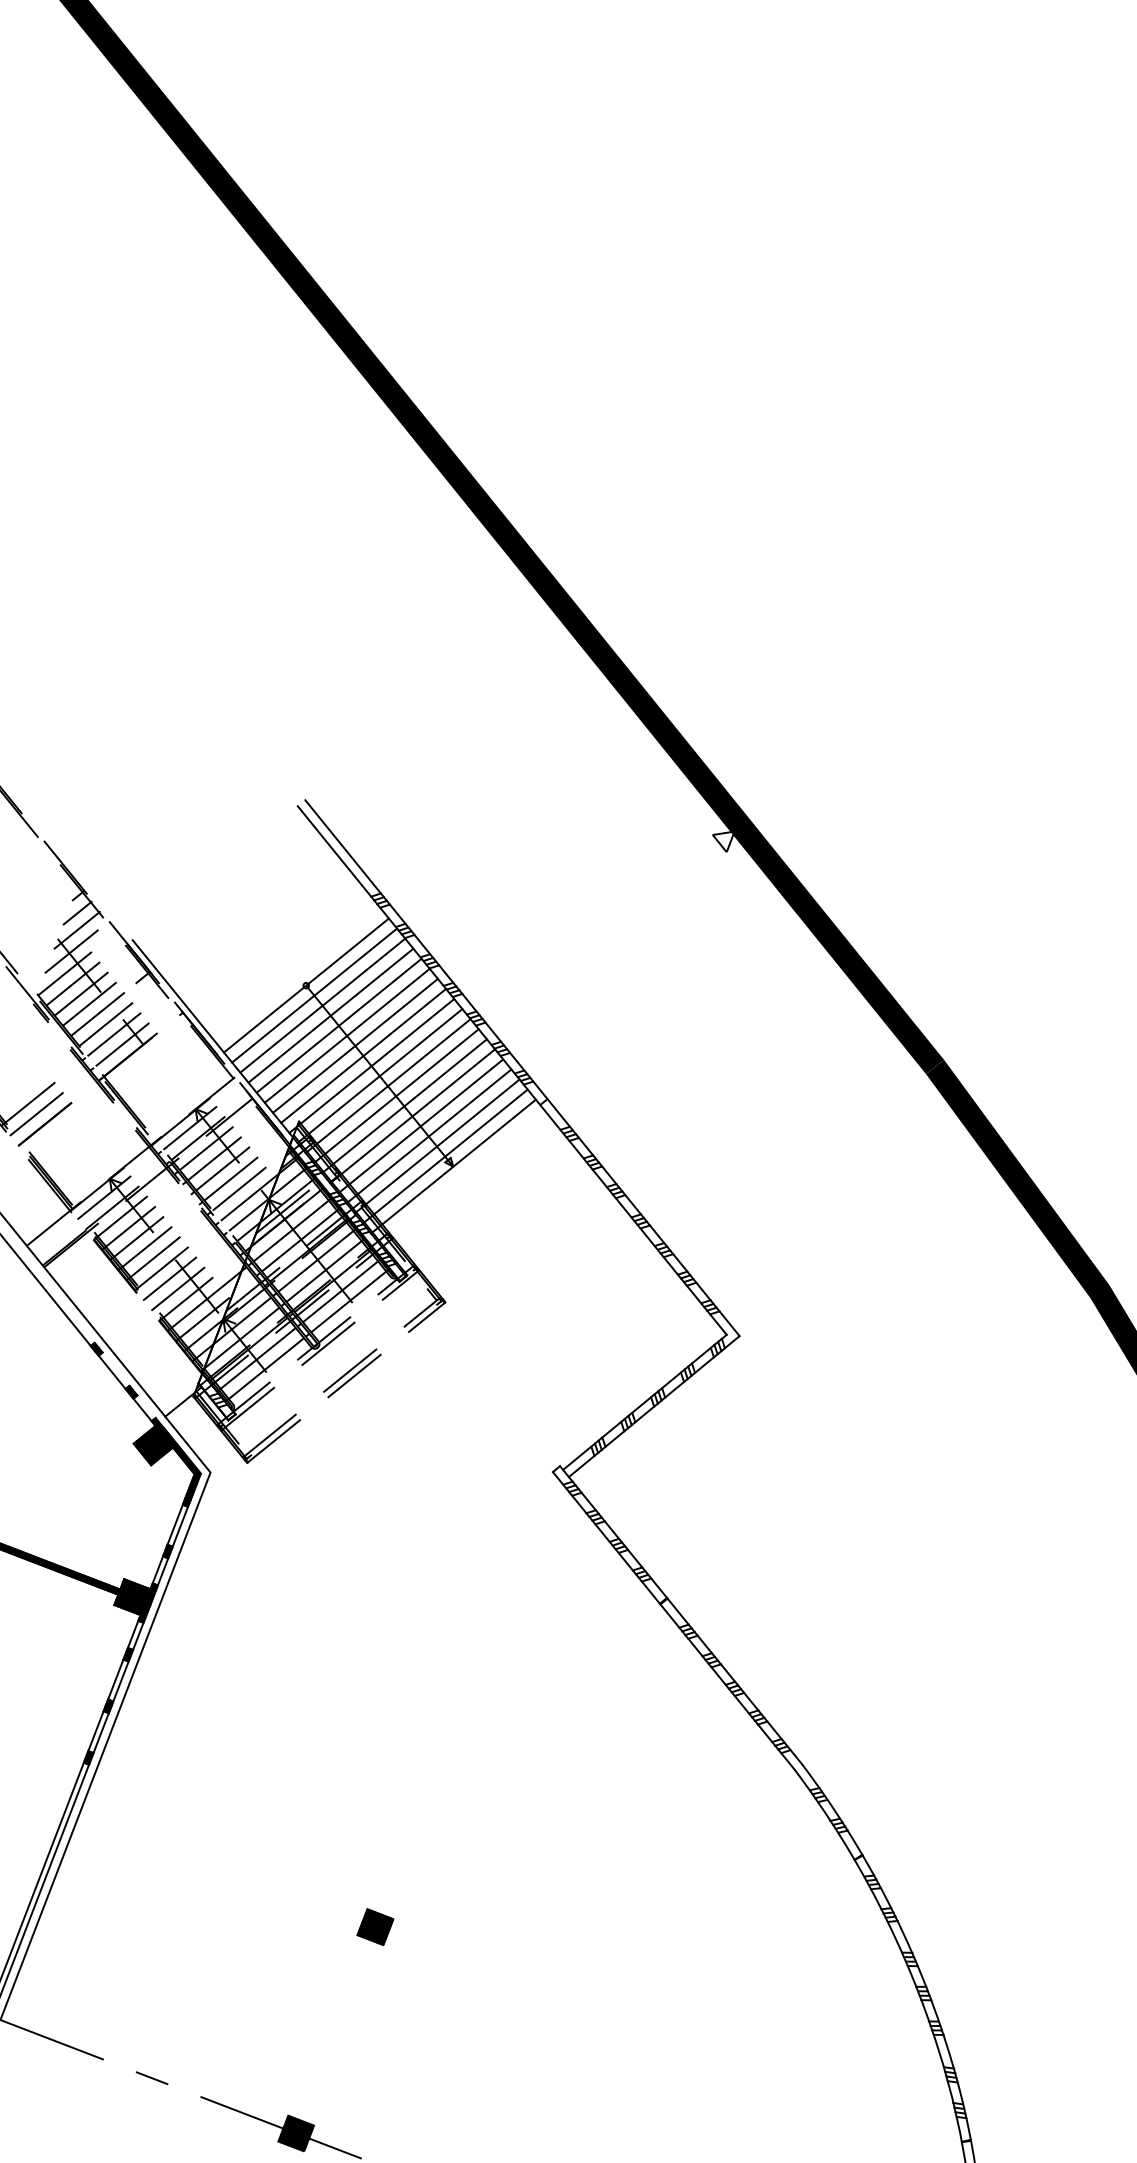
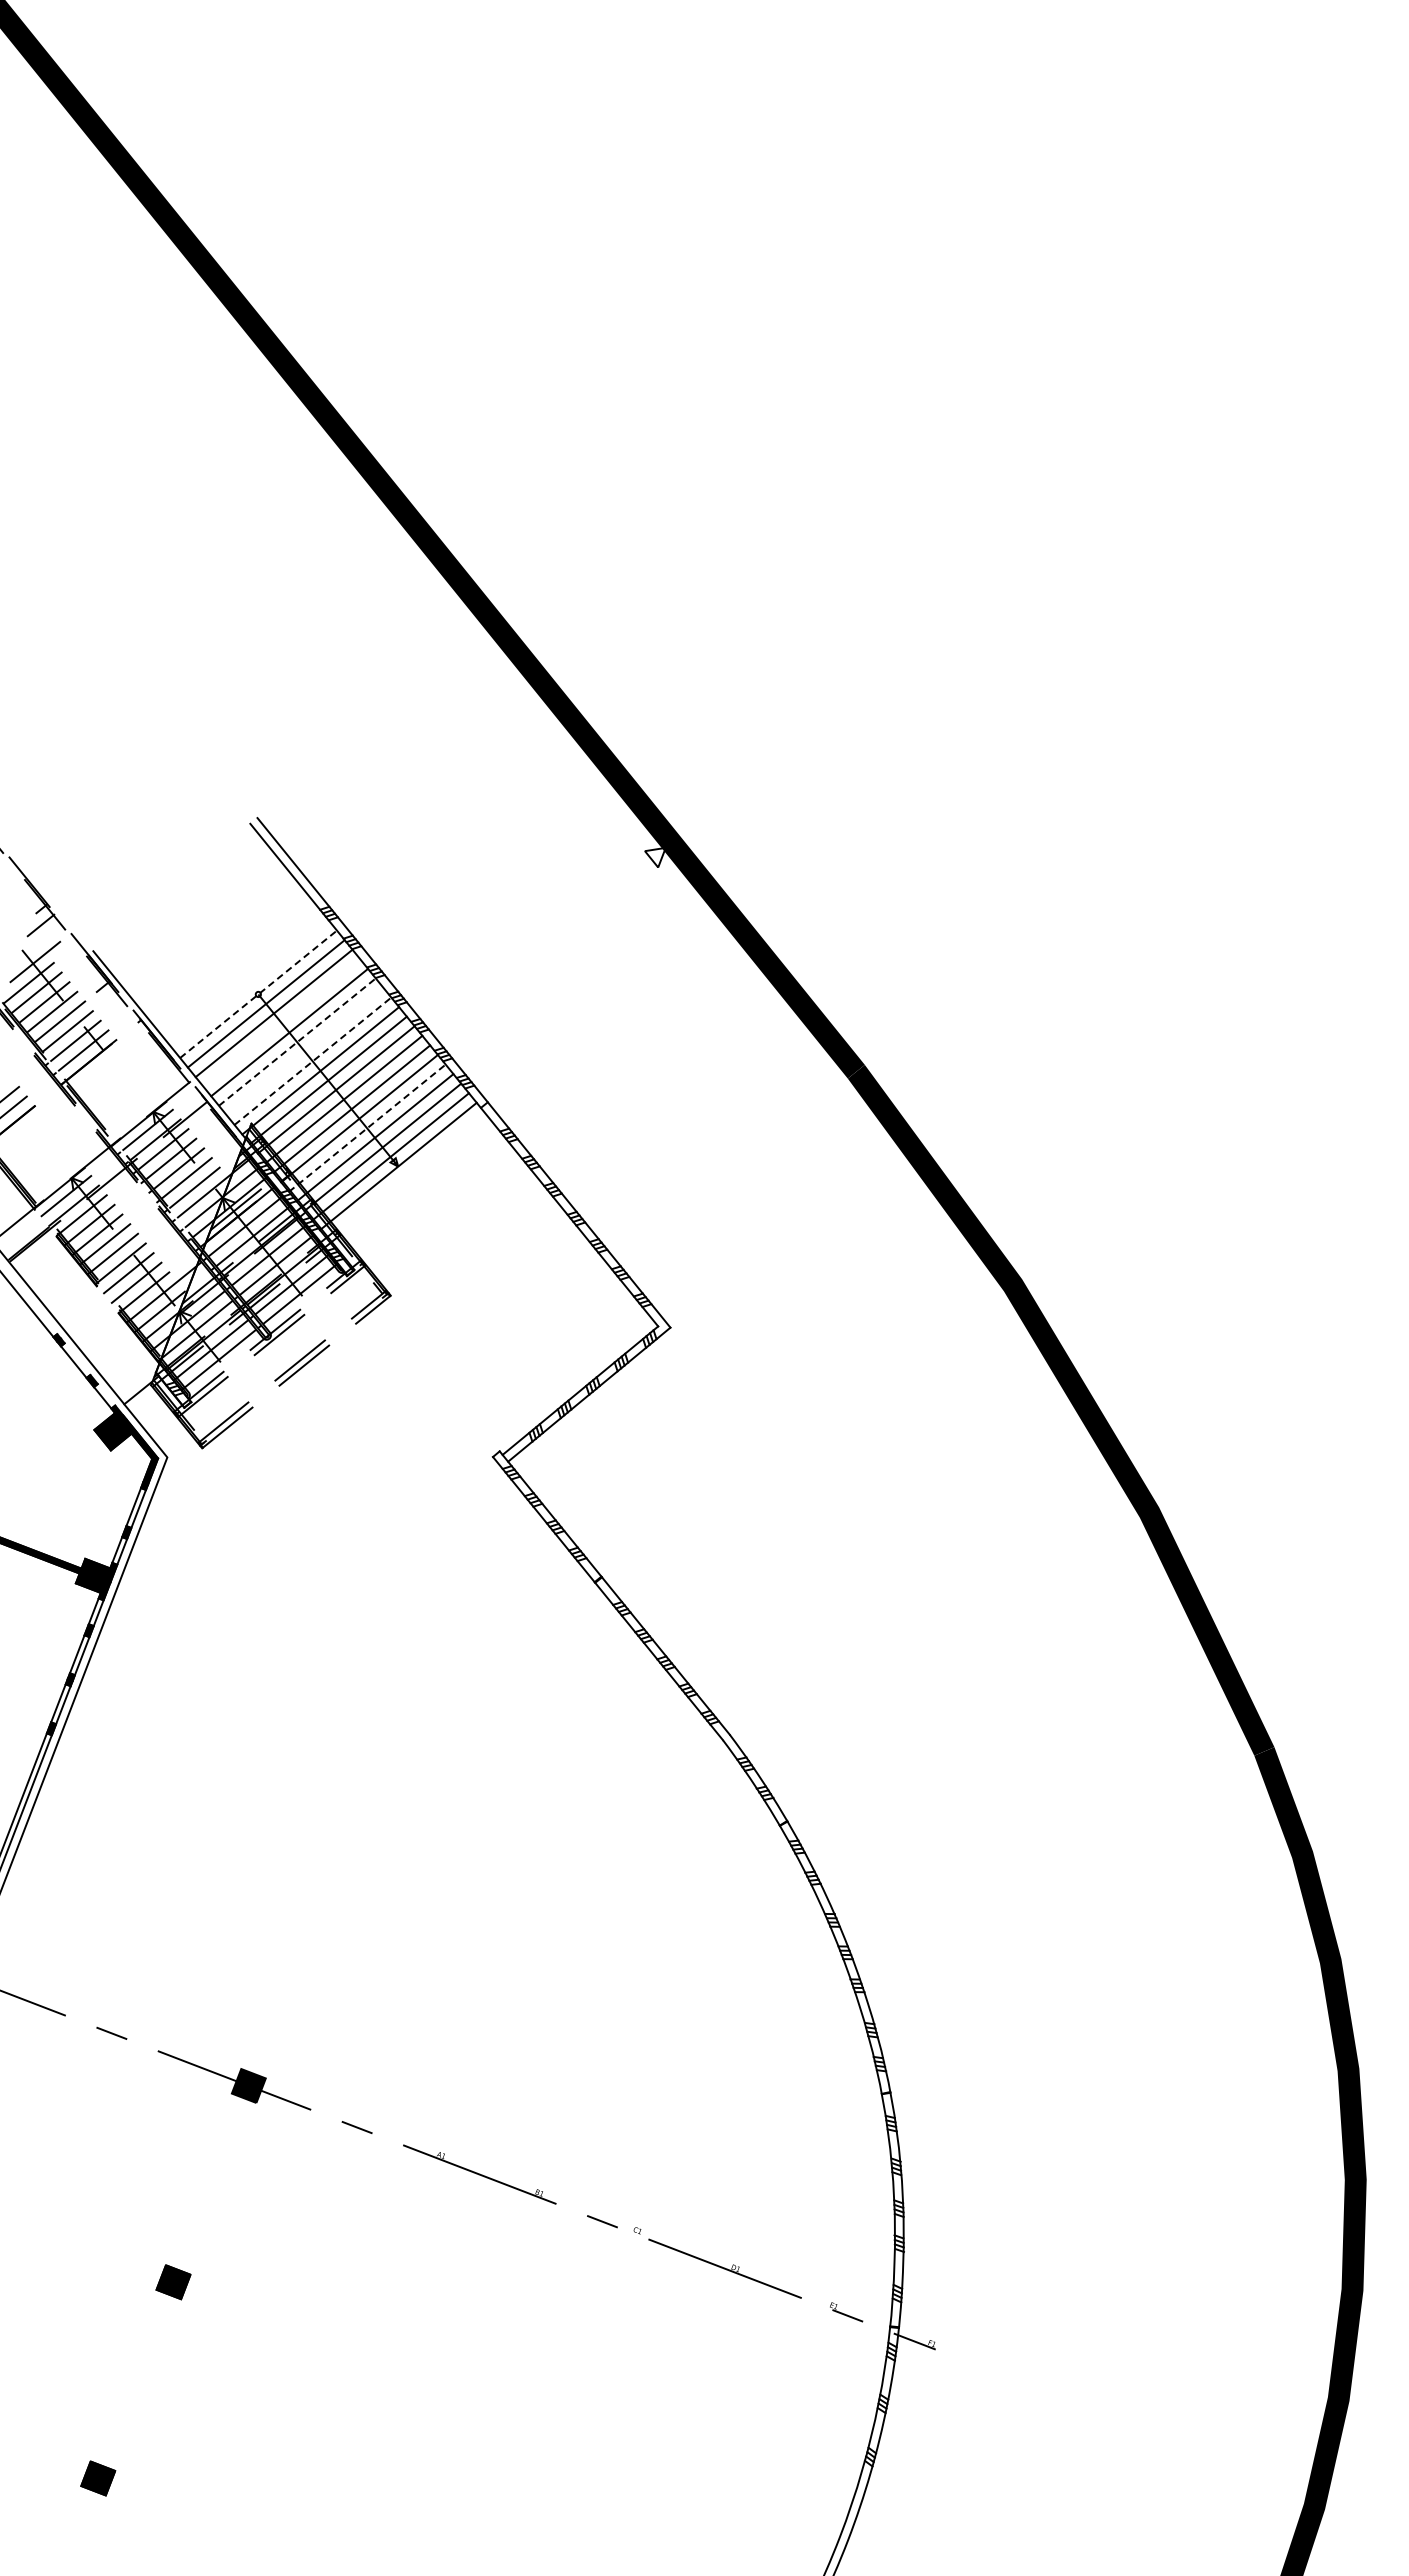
line: (77, 930) -> (40, 941), removed
line: (306, 984) -> (258, 993), solid -> dashed
line: (330, 1015) -> (281, 1022), removed
line: (347, 1035) -> (297, 1041), solid -> dashed
line: (354, 1045) -> (304, 1051), removed
line: (363, 1056) -> (312, 1061), solid -> dashed
line: (421, 1126) -> (367, 1128), solid -> dashed
part: (375, 1926) -> (324, 1889), removed

